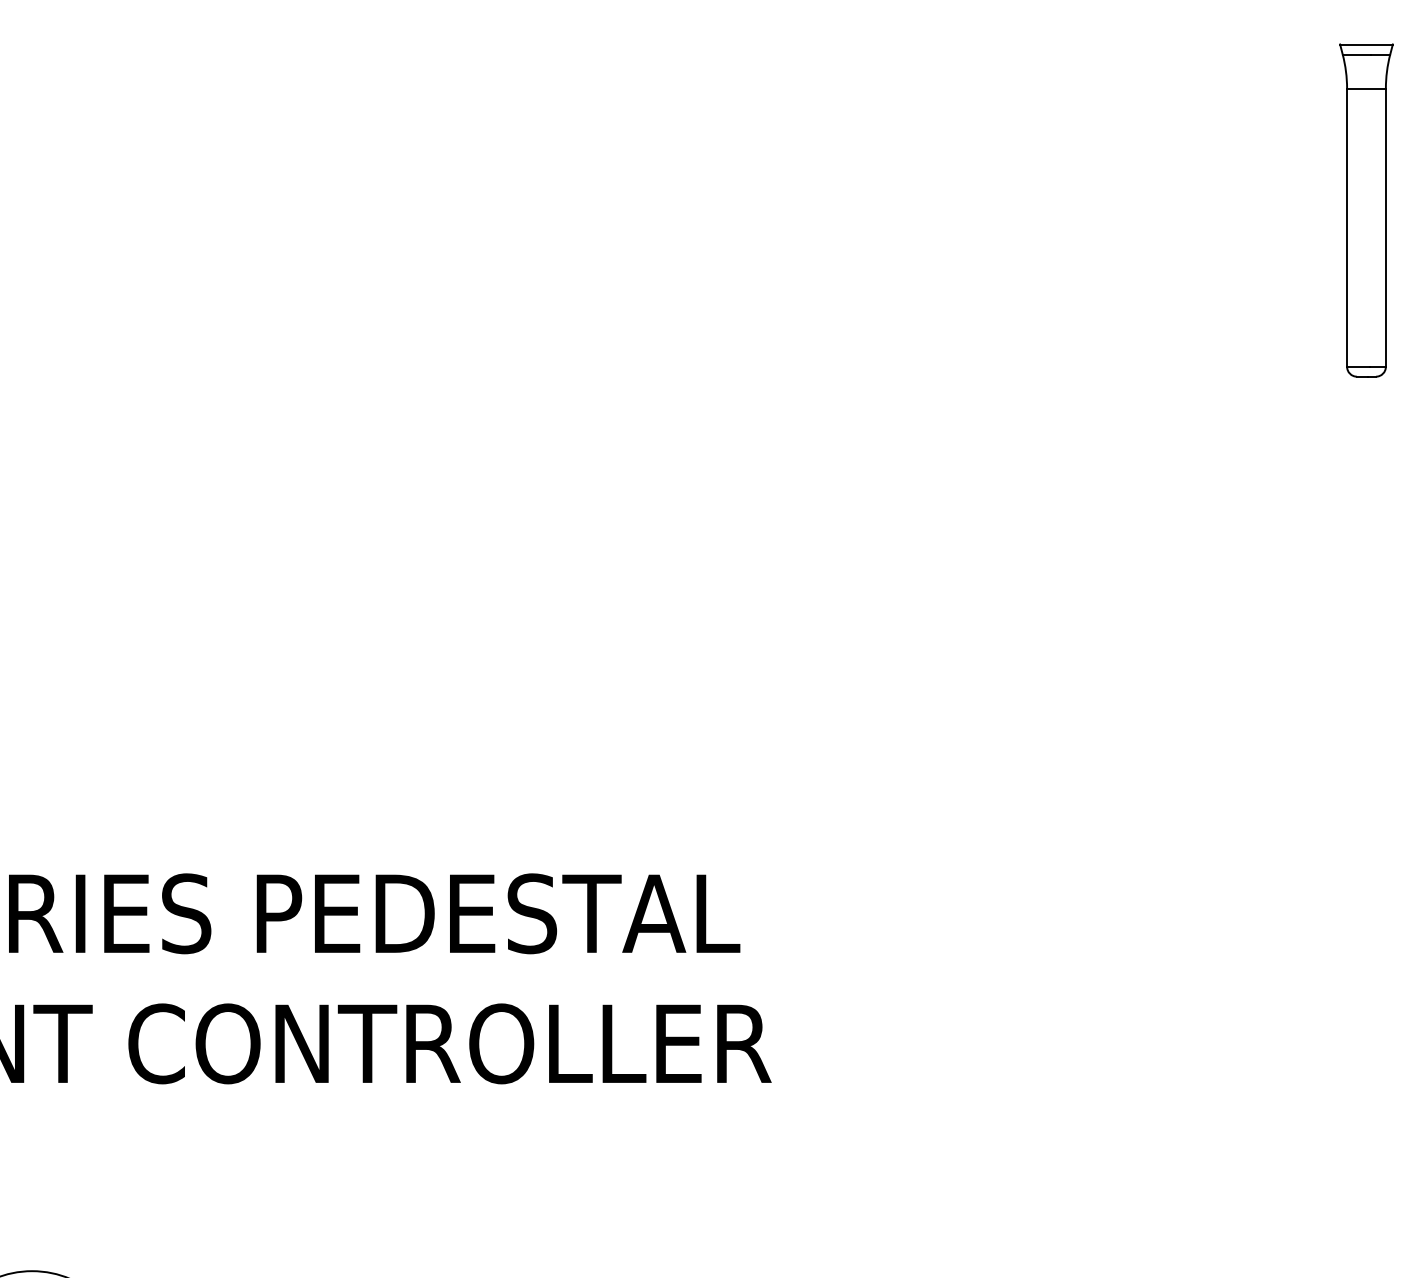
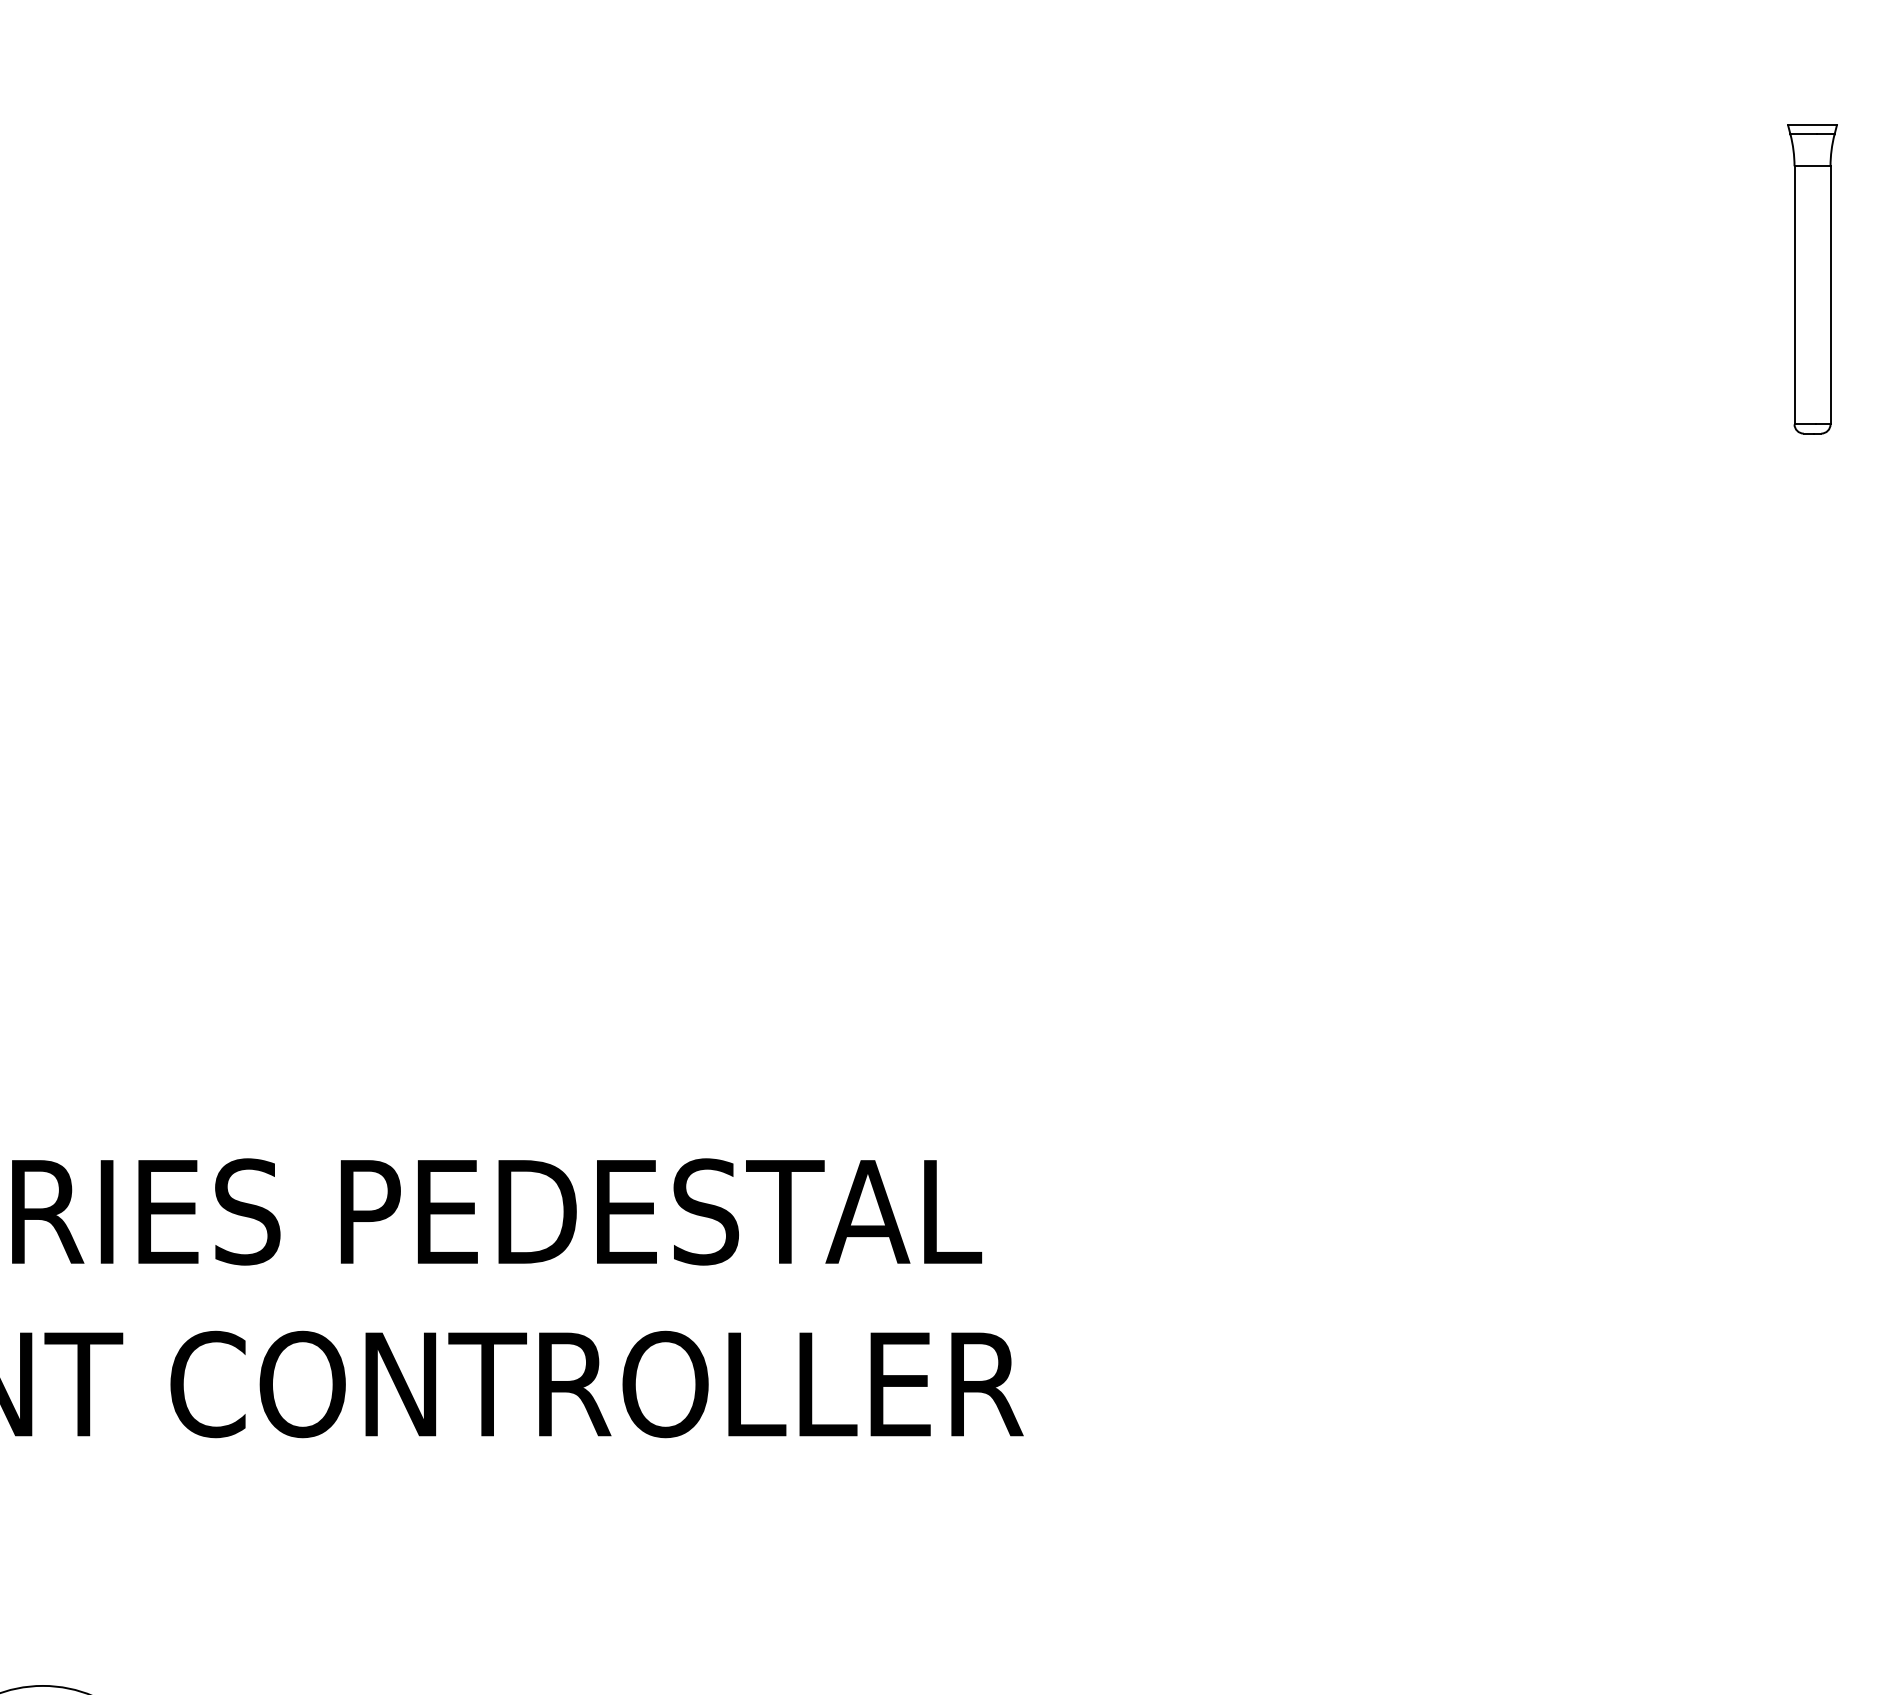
part: (1366, 210) -> (1812, 279), size x0.7

